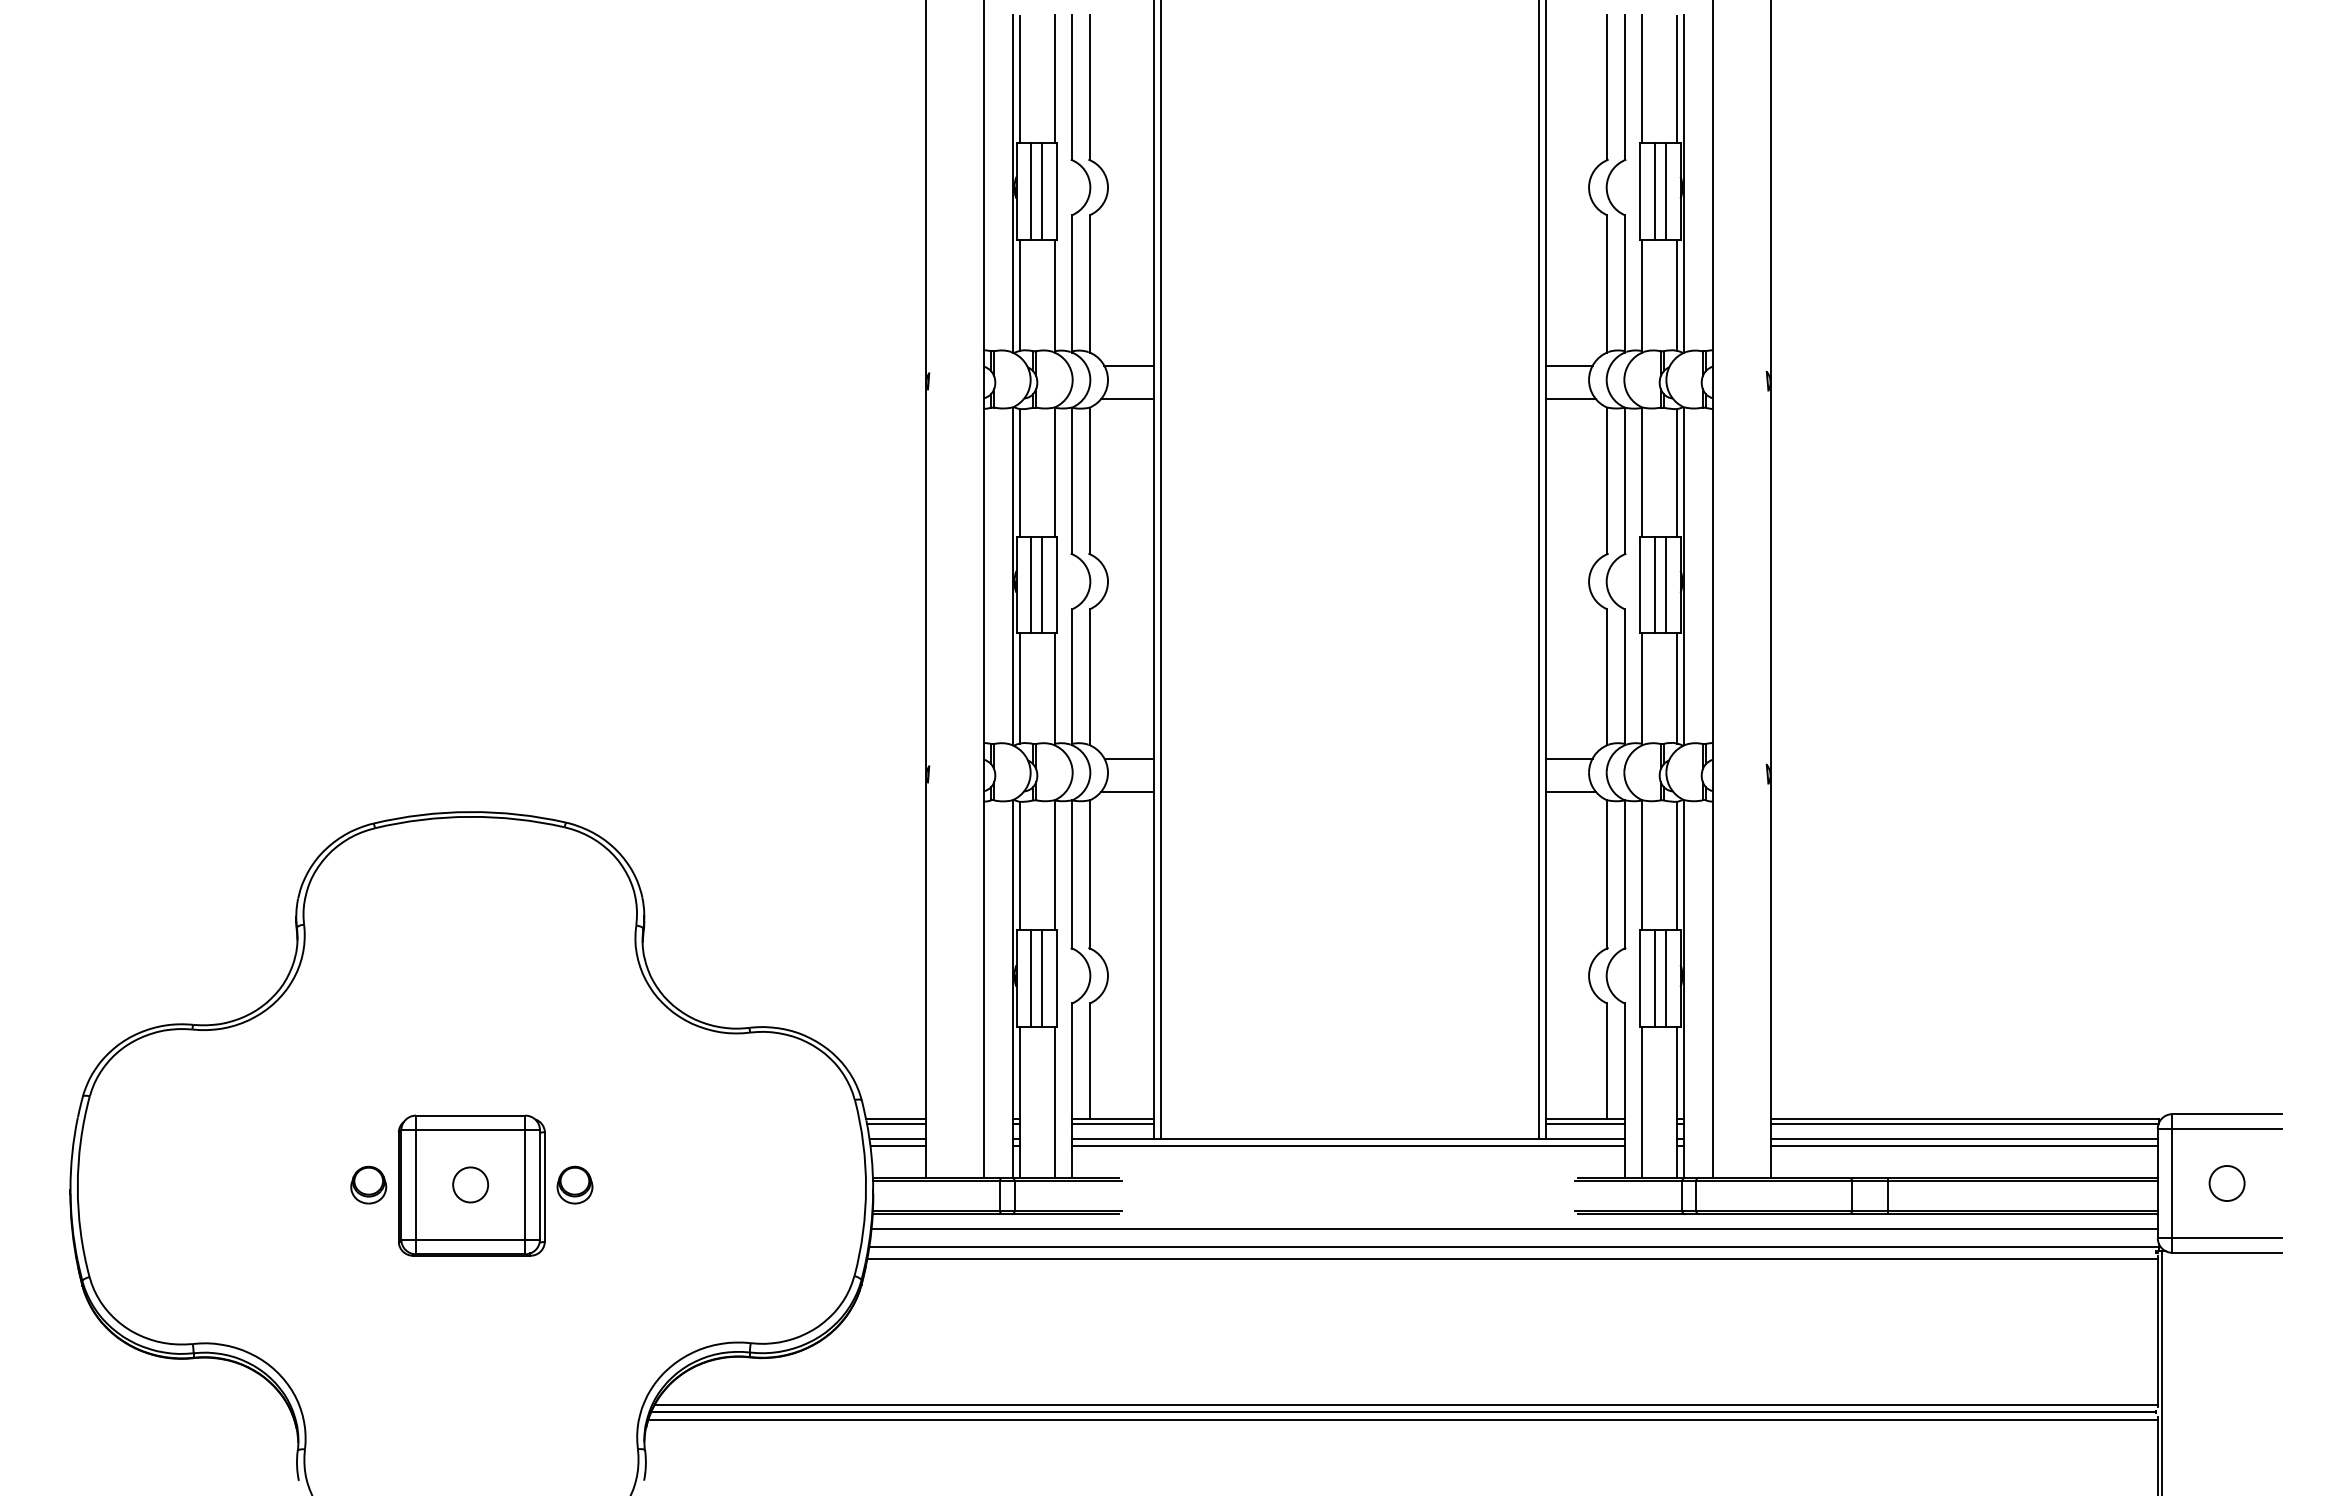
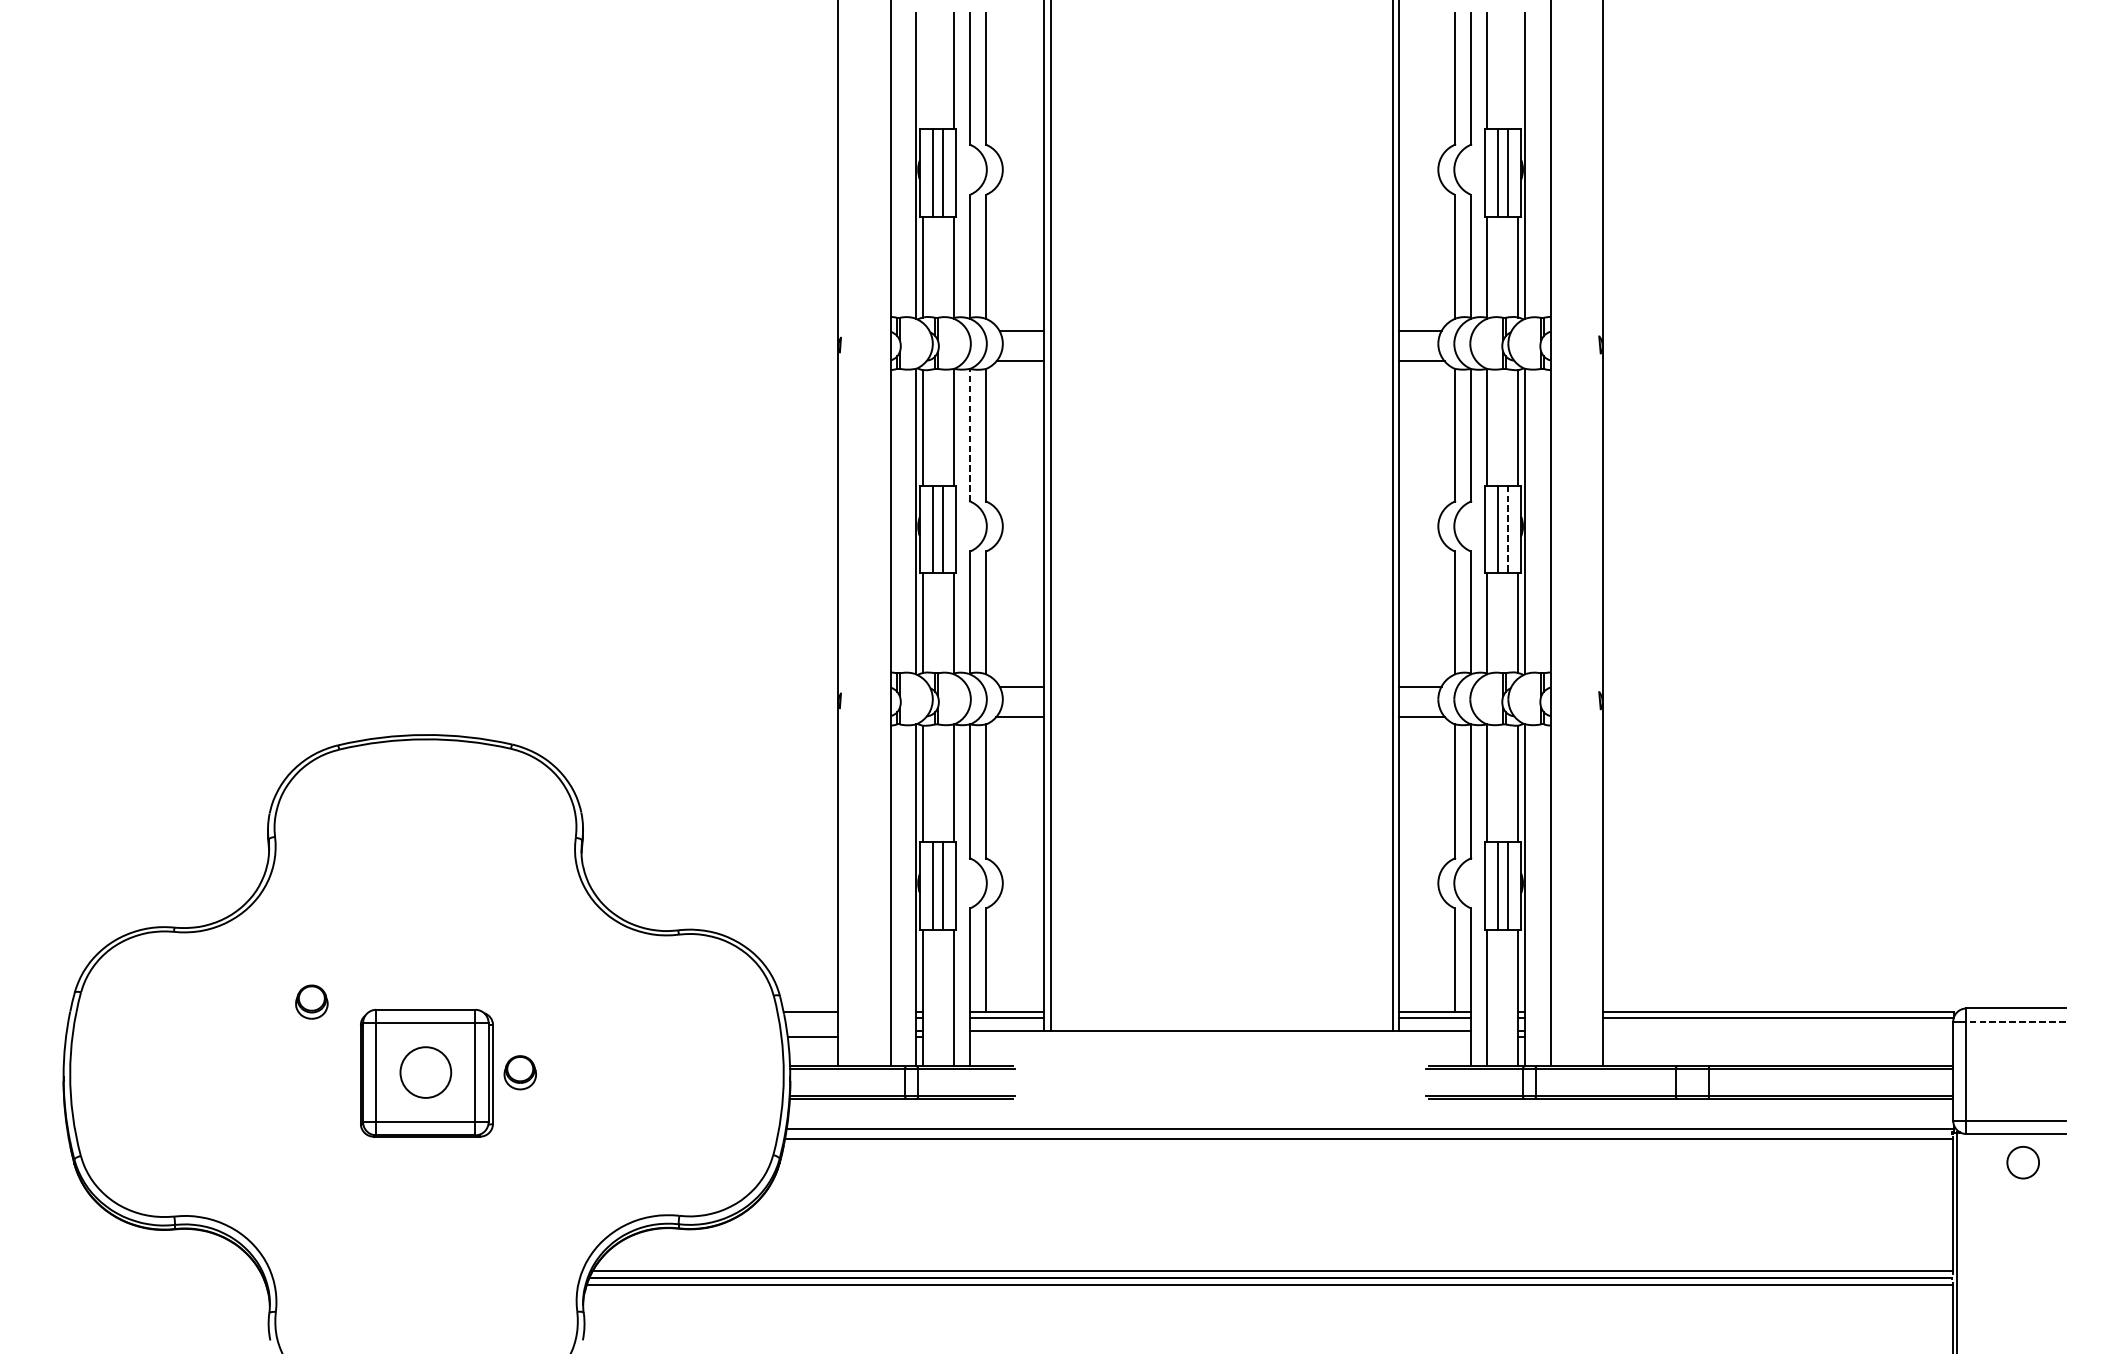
line: (1019, 79) -> (922, 71), removed
line: (1677, 79) -> (1518, 71), removed
line: (1072, 480) -> (970, 434), solid -> dashed
line: (1665, 585) -> (1507, 529), solid -> dashed
line: (896, 1124) -> (811, 1017), removed
line: (2227, 1128) -> (2016, 1021), solid -> dashed
line: (897, 1138) -> (812, 1030), removed
line: (1964, 1138) -> (1778, 1030), removed
line: (1348, 1146) -> (1220, 1037), removed
line: (1964, 1146) -> (1778, 1037), removed
circle: (2226, 1183) -> (2022, 1162), moved
part: (368, 1184) -> (311, 1001), moved
circle: (470, 1184) -> (425, 1072), size x1.6
line: (1514, 1229) -> (1370, 1112), removed

